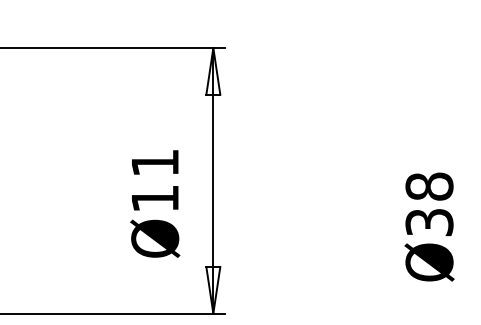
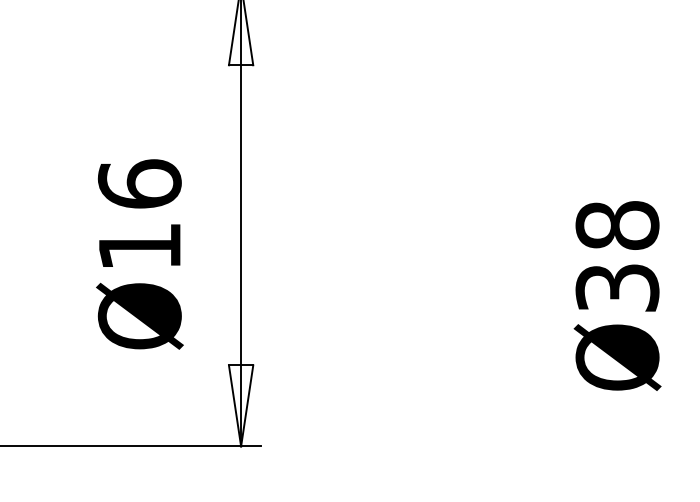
text: (155, 162) -> (140, 183), Ø11 -> Ø16

